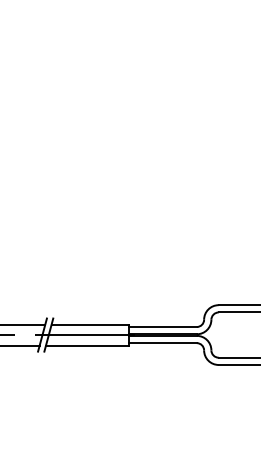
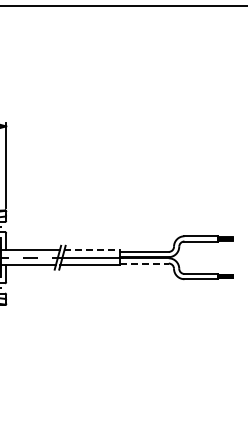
line: (90, 324) -> (92, 250), solid -> dashed
line: (163, 343) -> (144, 263), solid -> dashed

